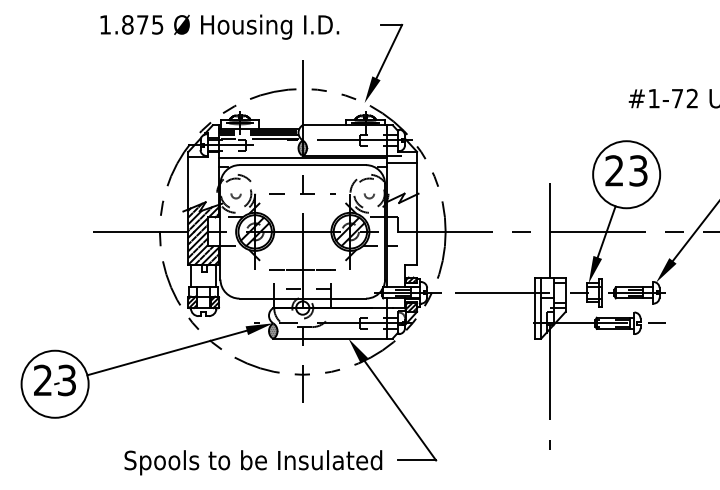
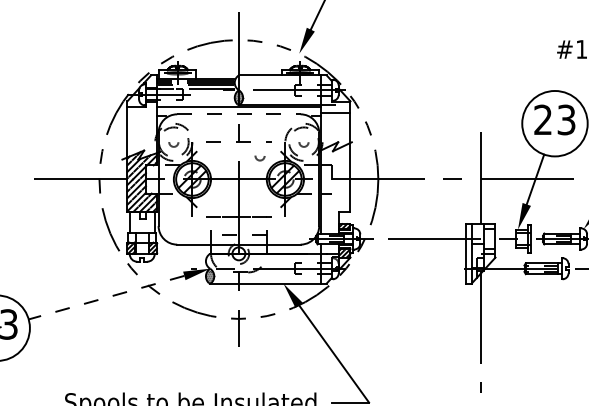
line: (303, 165) -> (239, 114), solid -> dashed
circle: (323, 210) -> (259, 158), added
line: (167, 352) -> (106, 297), solid -> dashed

